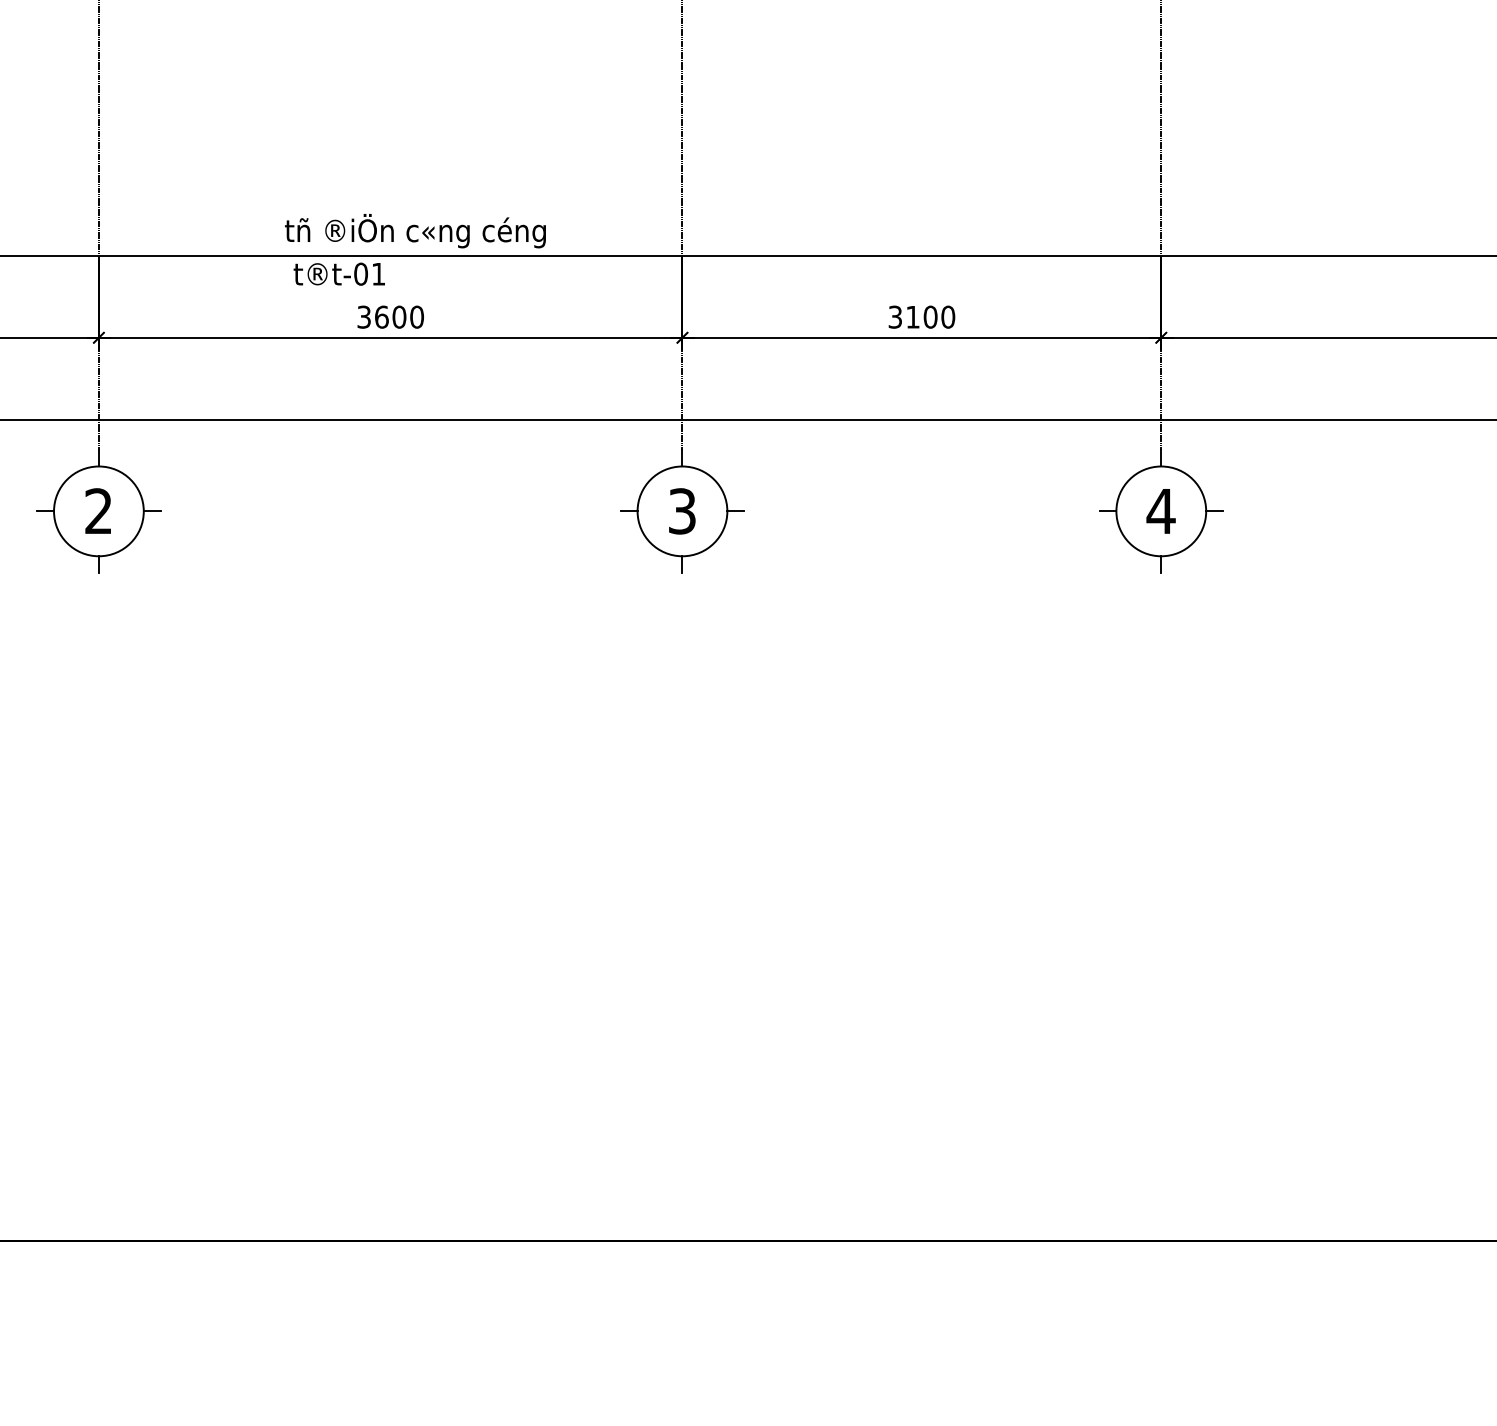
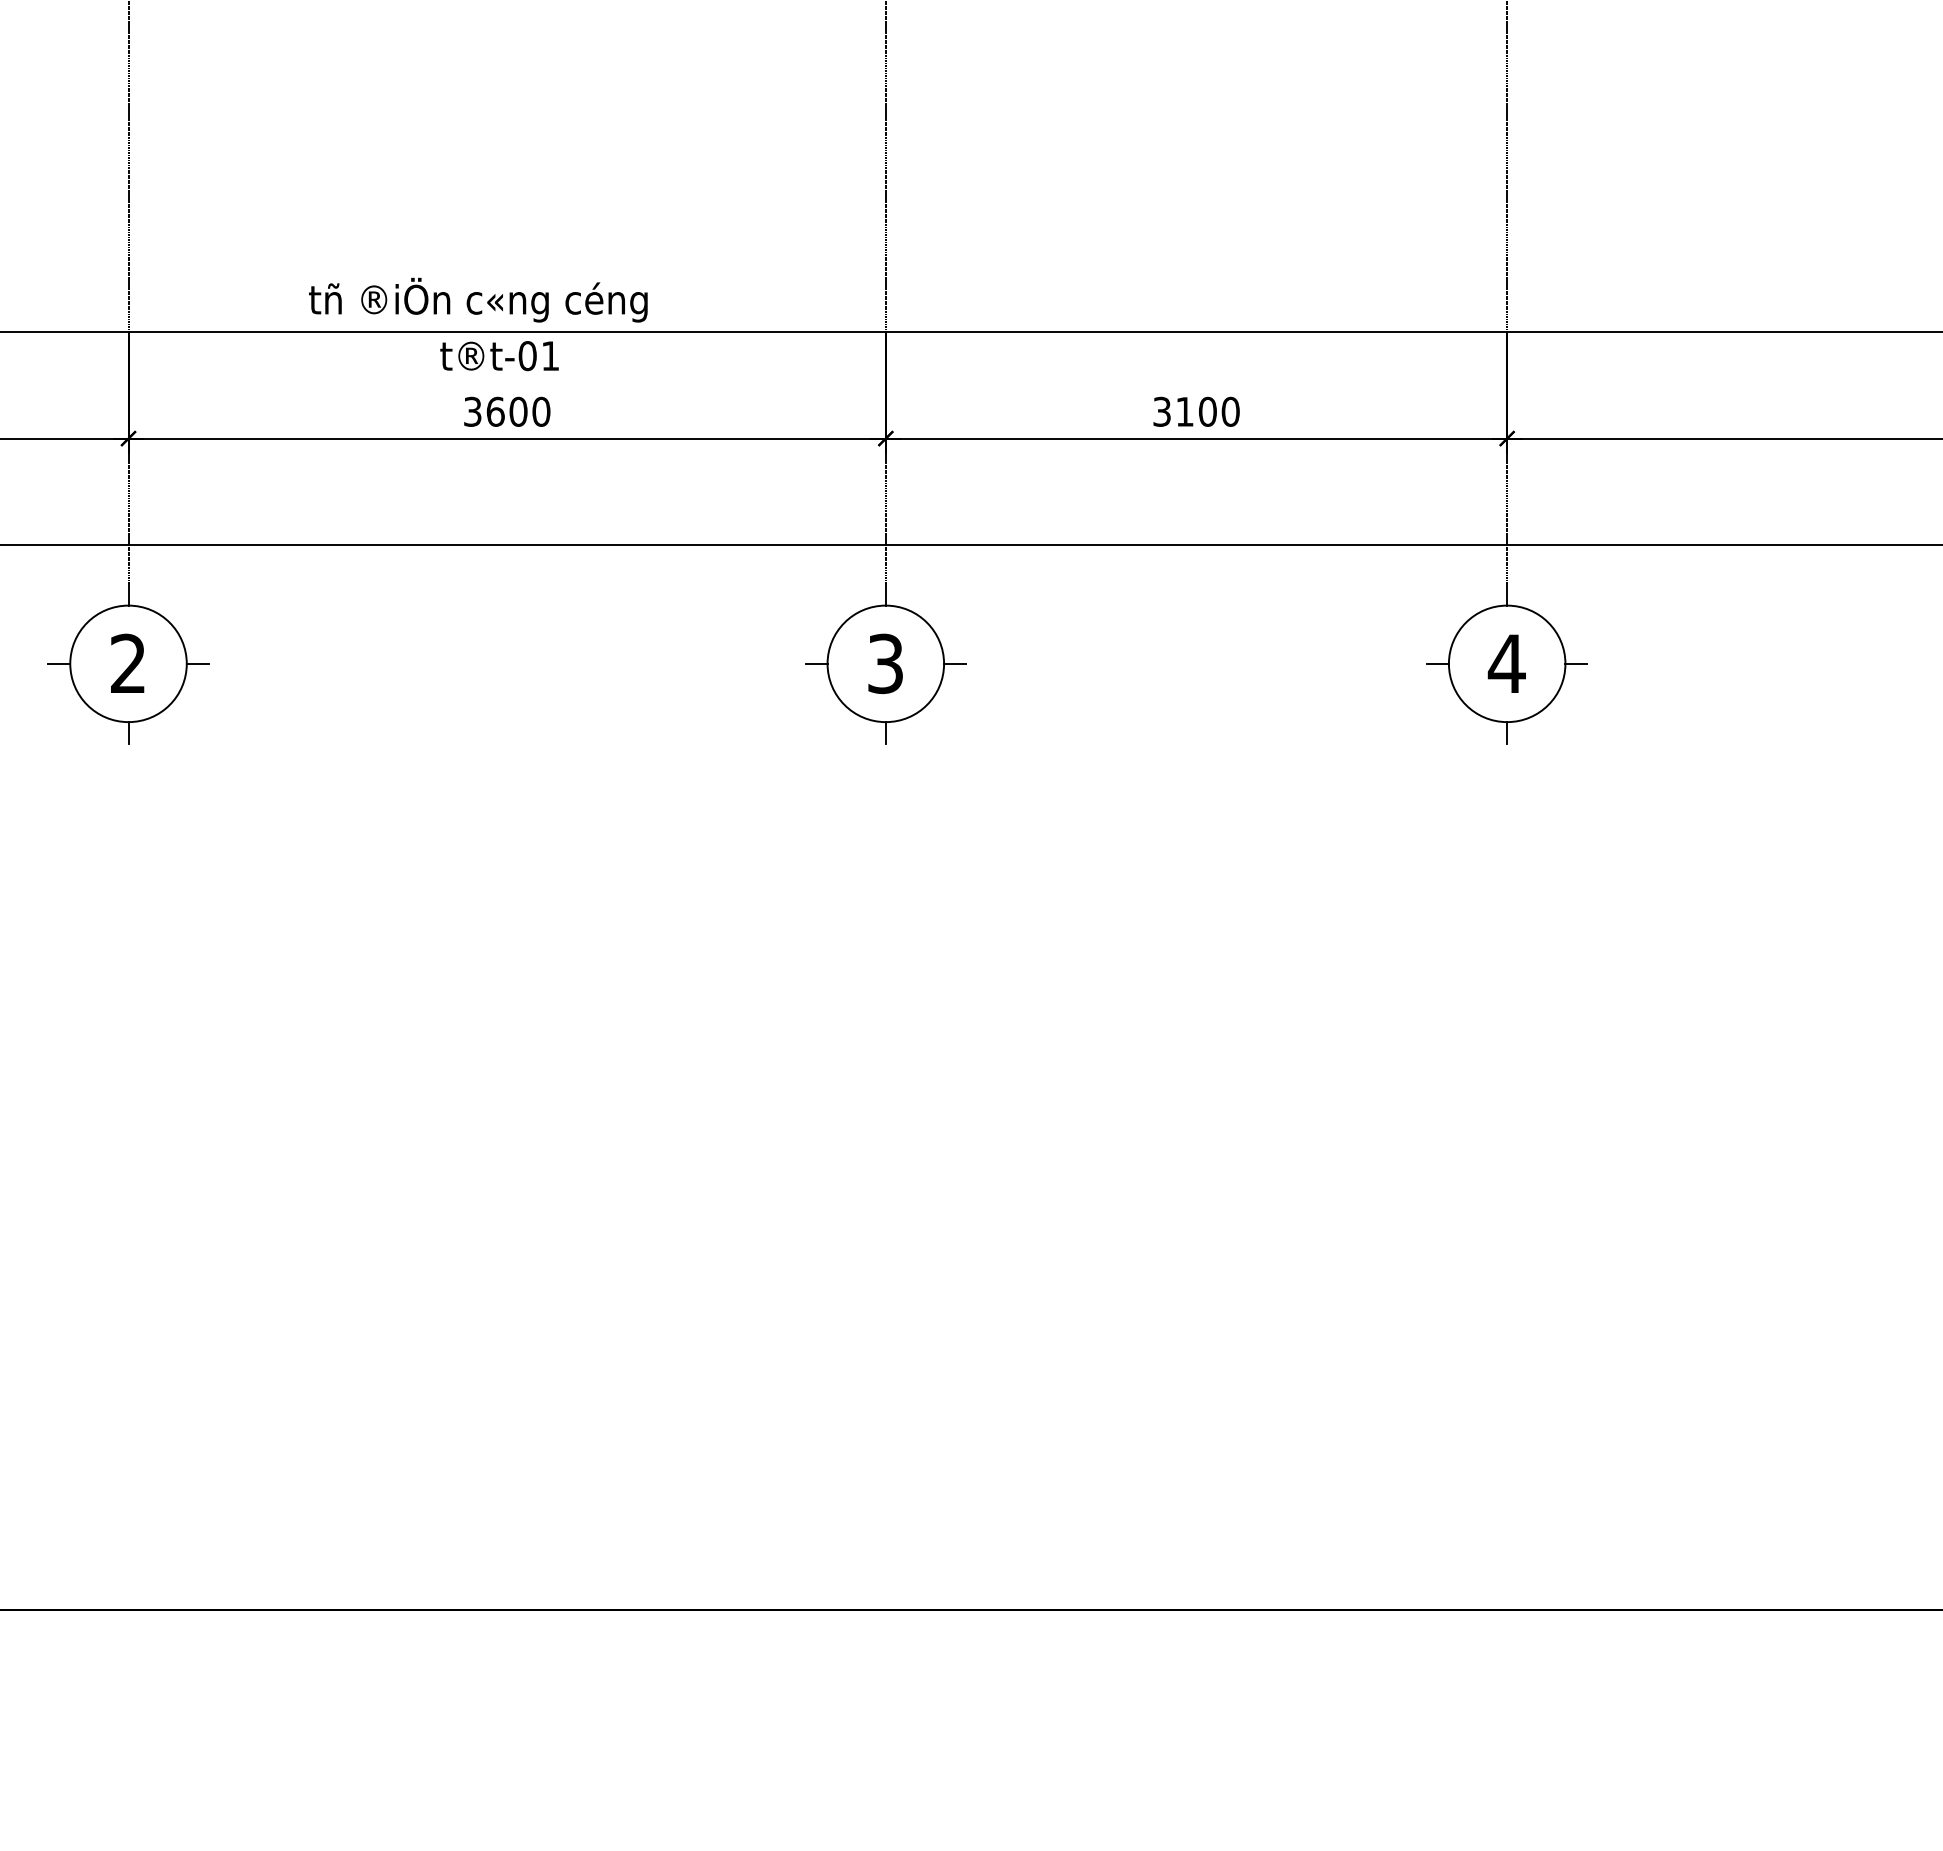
text: (415, 230) -> (478, 299), moved
text: (339, 274) -> (499, 356), moved

